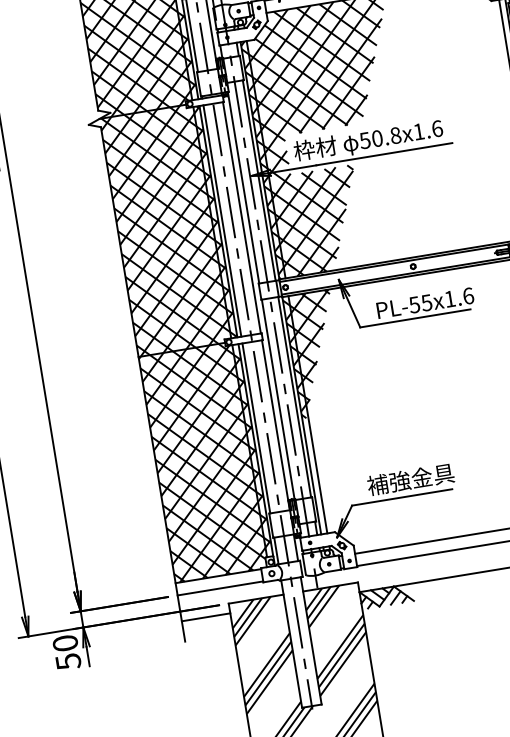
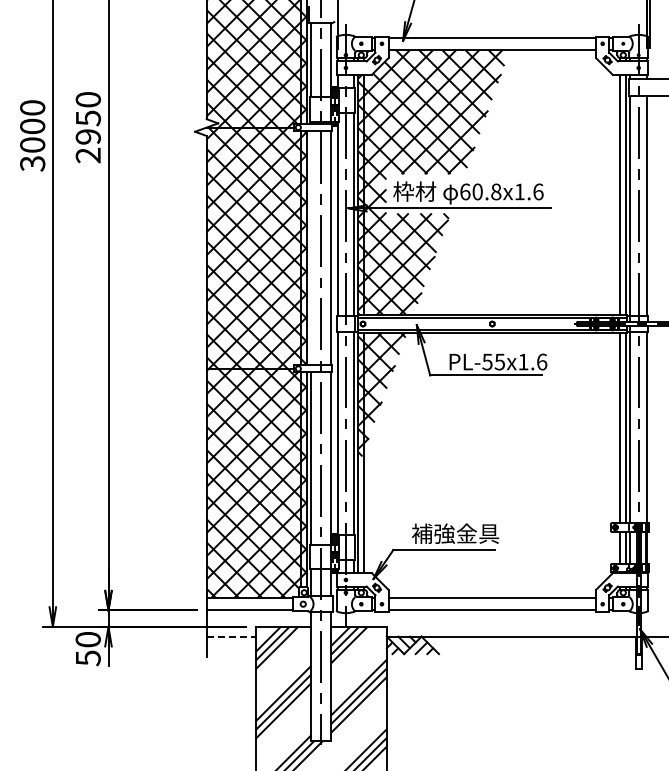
text: (365, 140) -> (465, 191), 50.8x1.6 -> 60.8x1.6
line: (222, 221) -> (311, 248), removed
line: (206, 617) -> (231, 636), solid -> dashed

